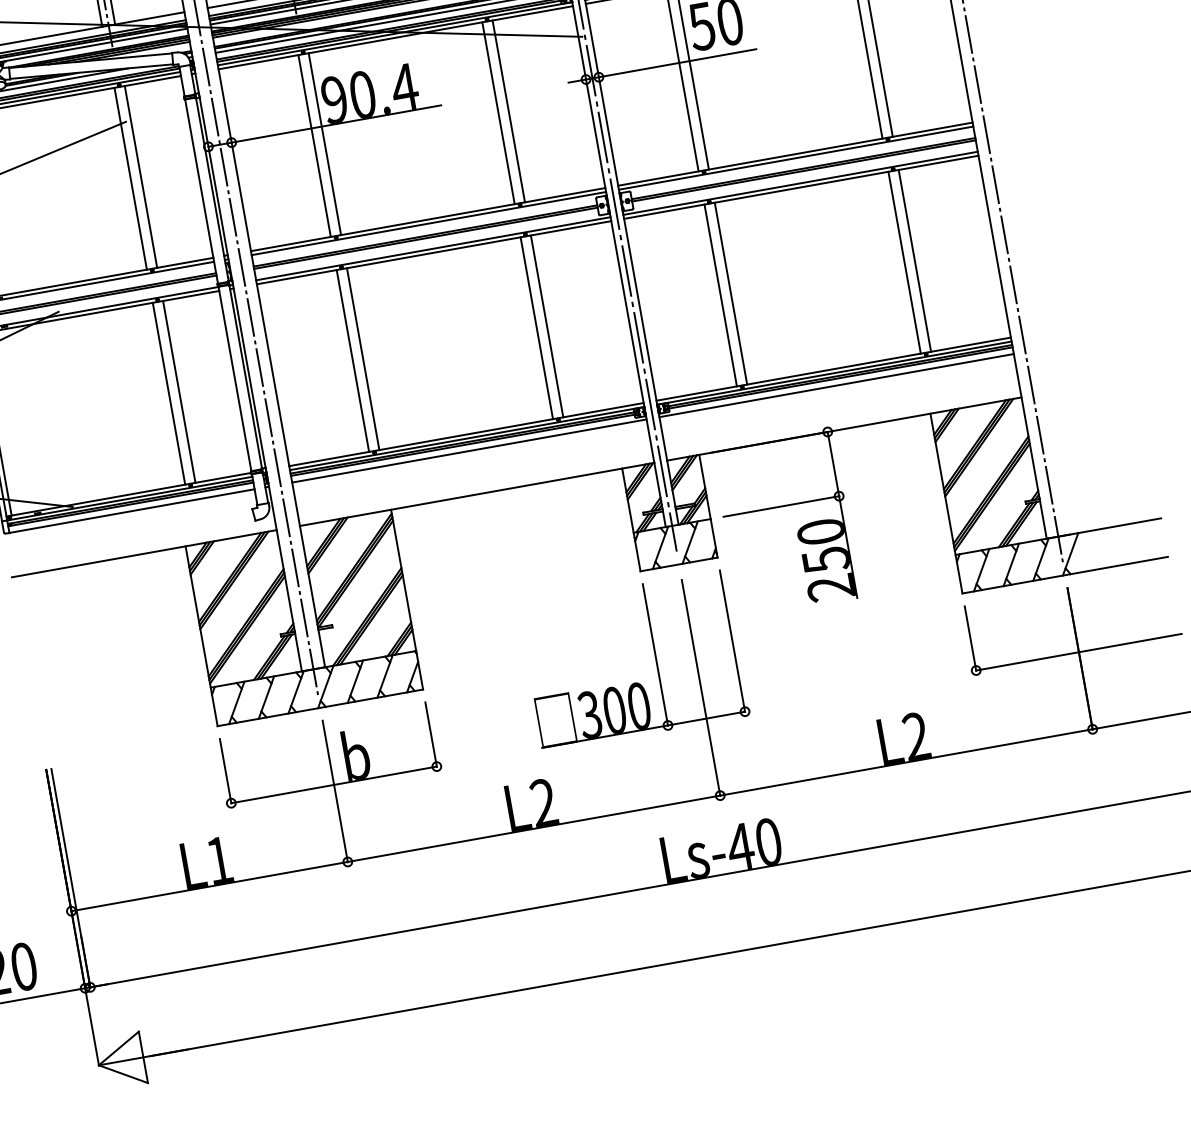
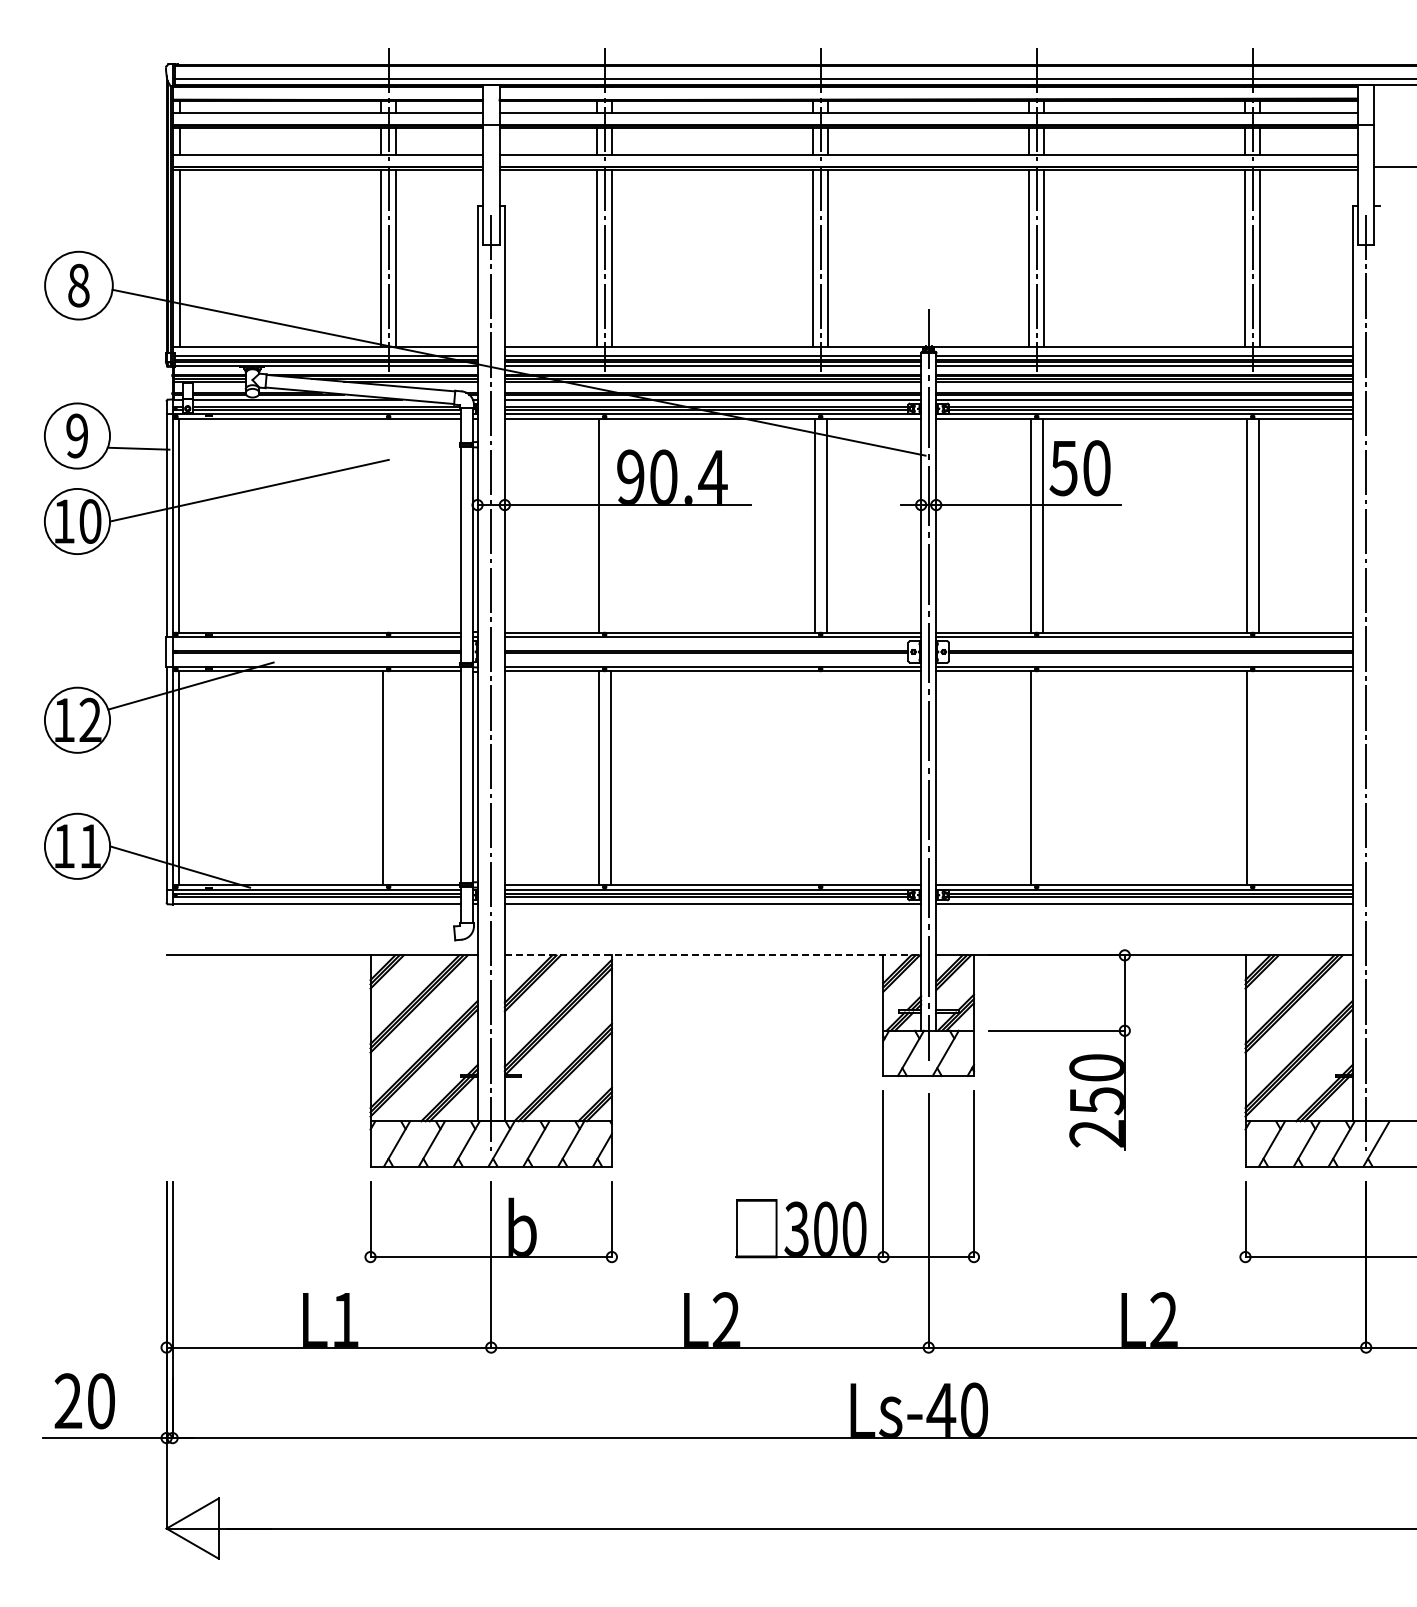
line: (324, 144) -> (610, 525), removed
line: (140, 176) -> (394, 525), removed
line: (130, 178) -> (382, 525), removed
line: (914, 261) -> (1258, 778), removed
line: (730, 293) -> (1042, 778), removed
line: (546, 326) -> (826, 778), removed
line: (536, 328) -> (814, 778), removed
line: (179, 392) -> (394, 778), removed
line: (477, 494) -> (713, 955), solid -> dashed

